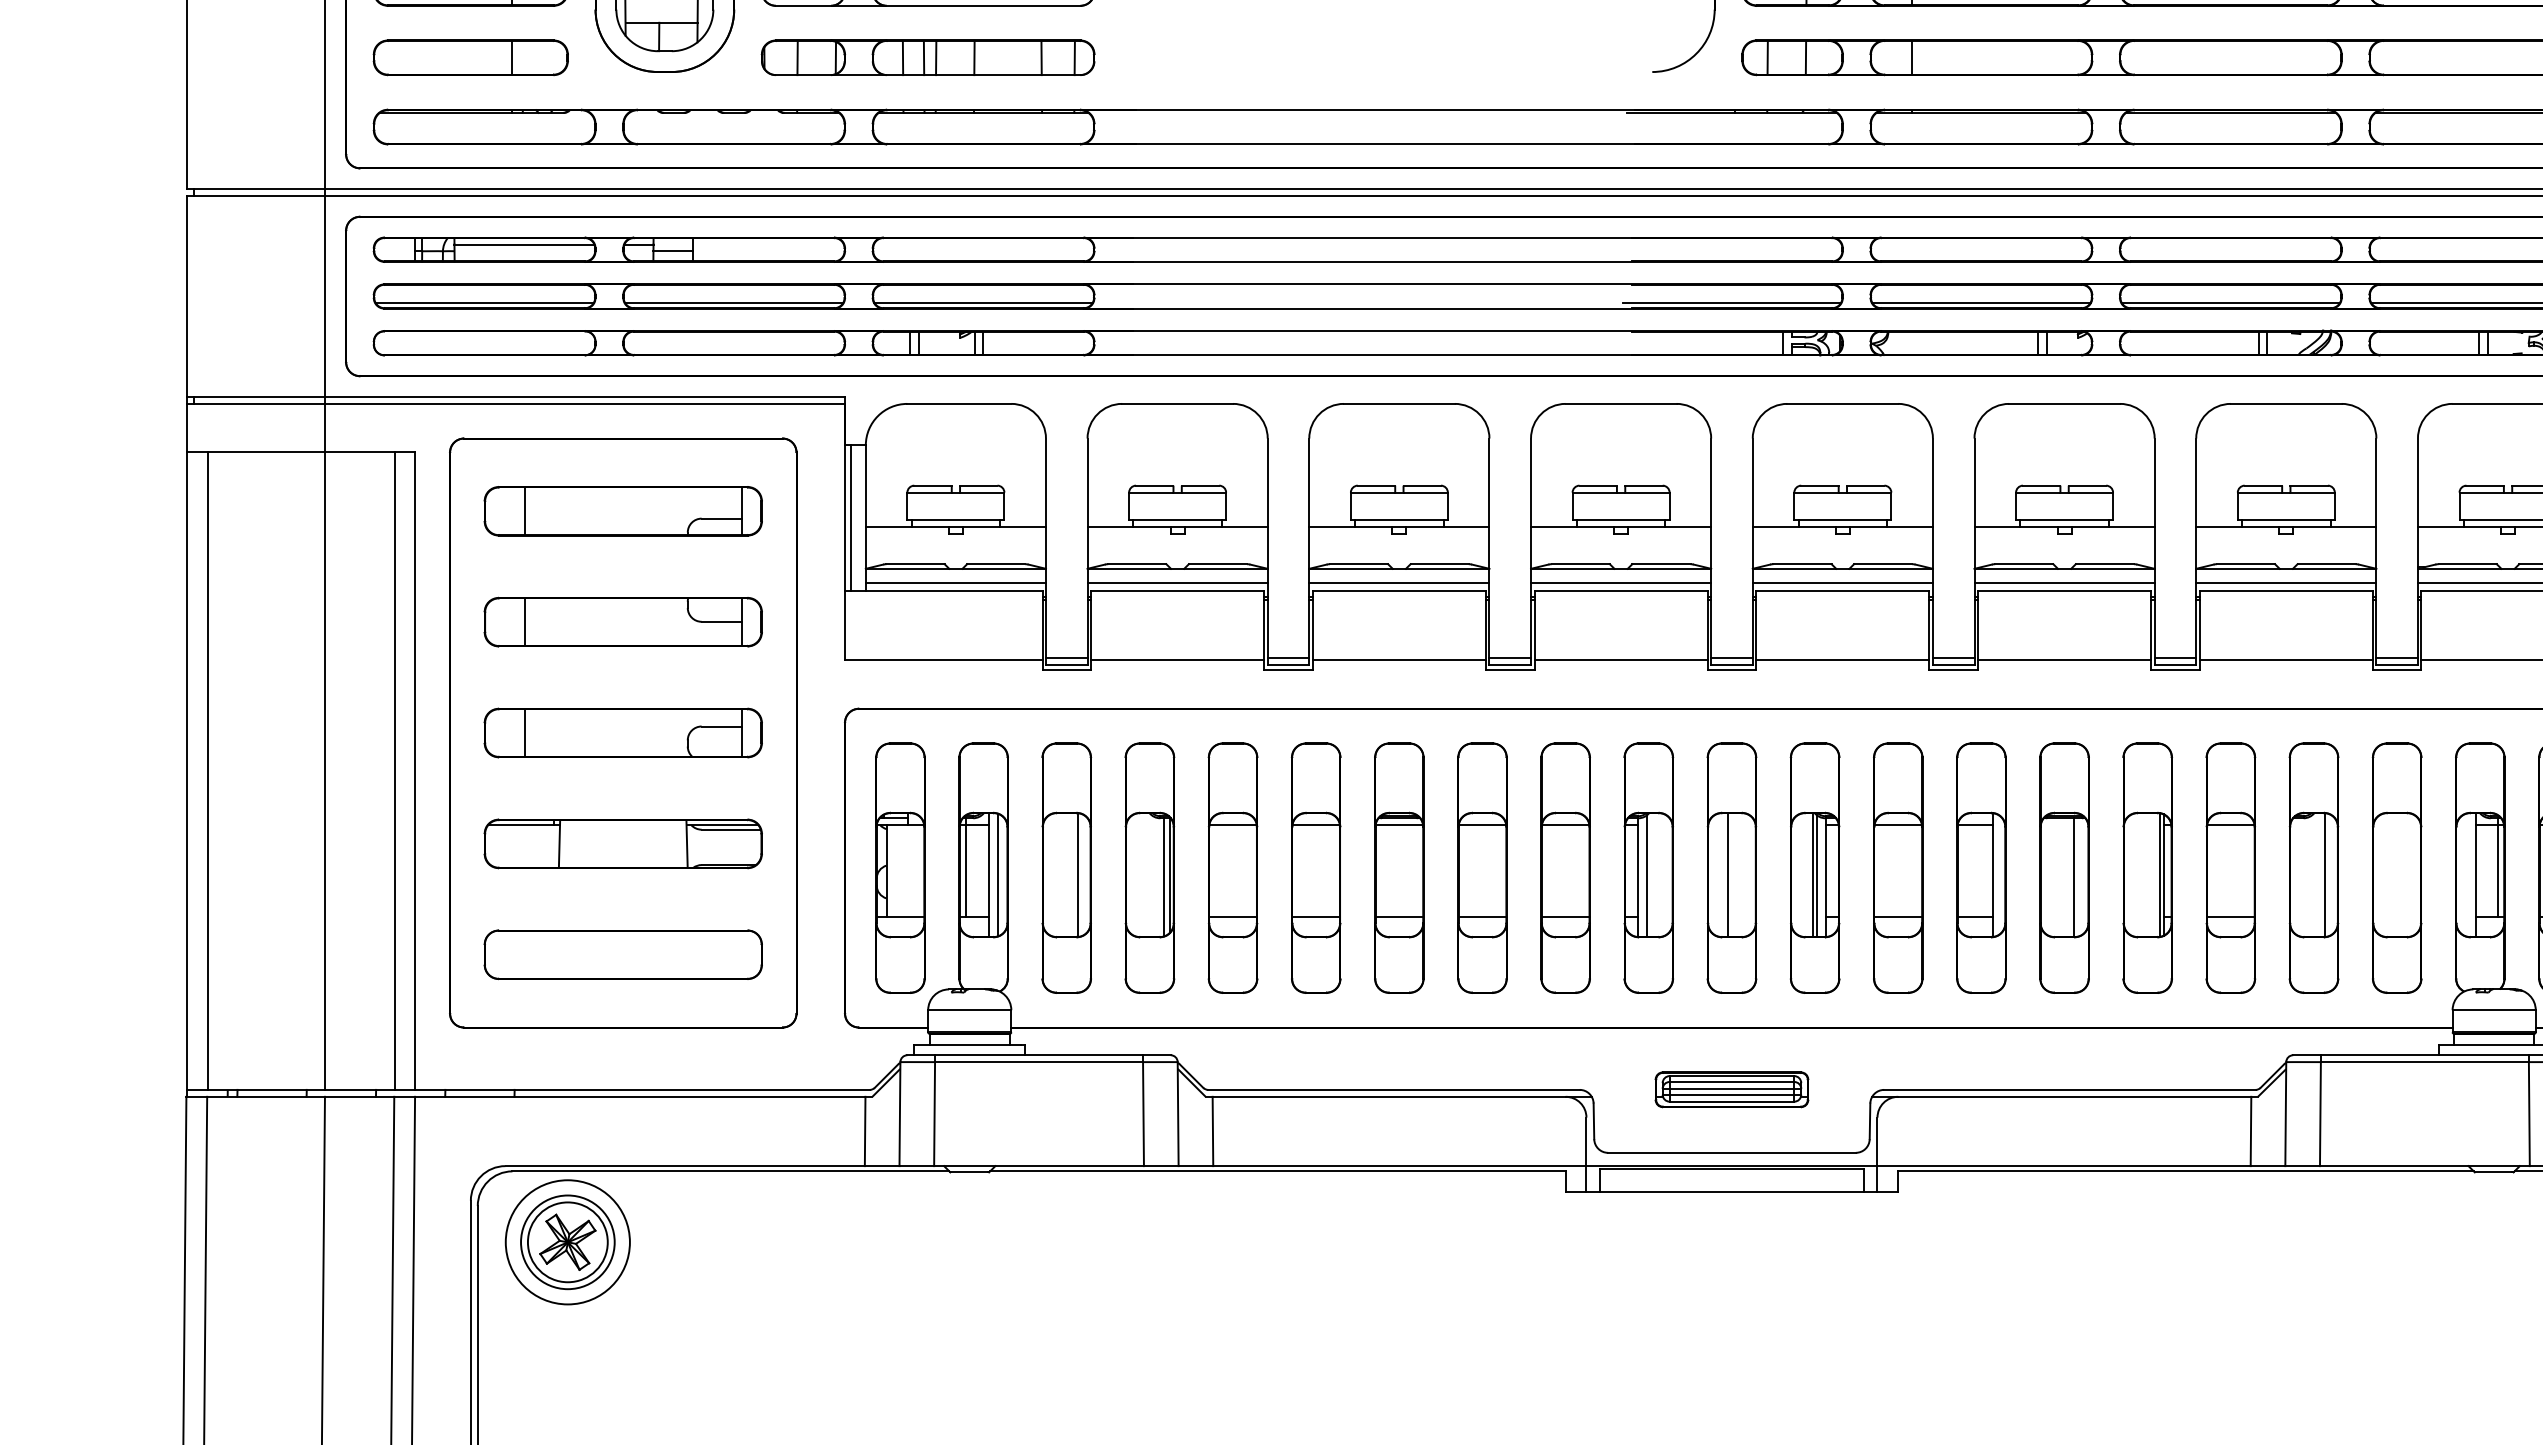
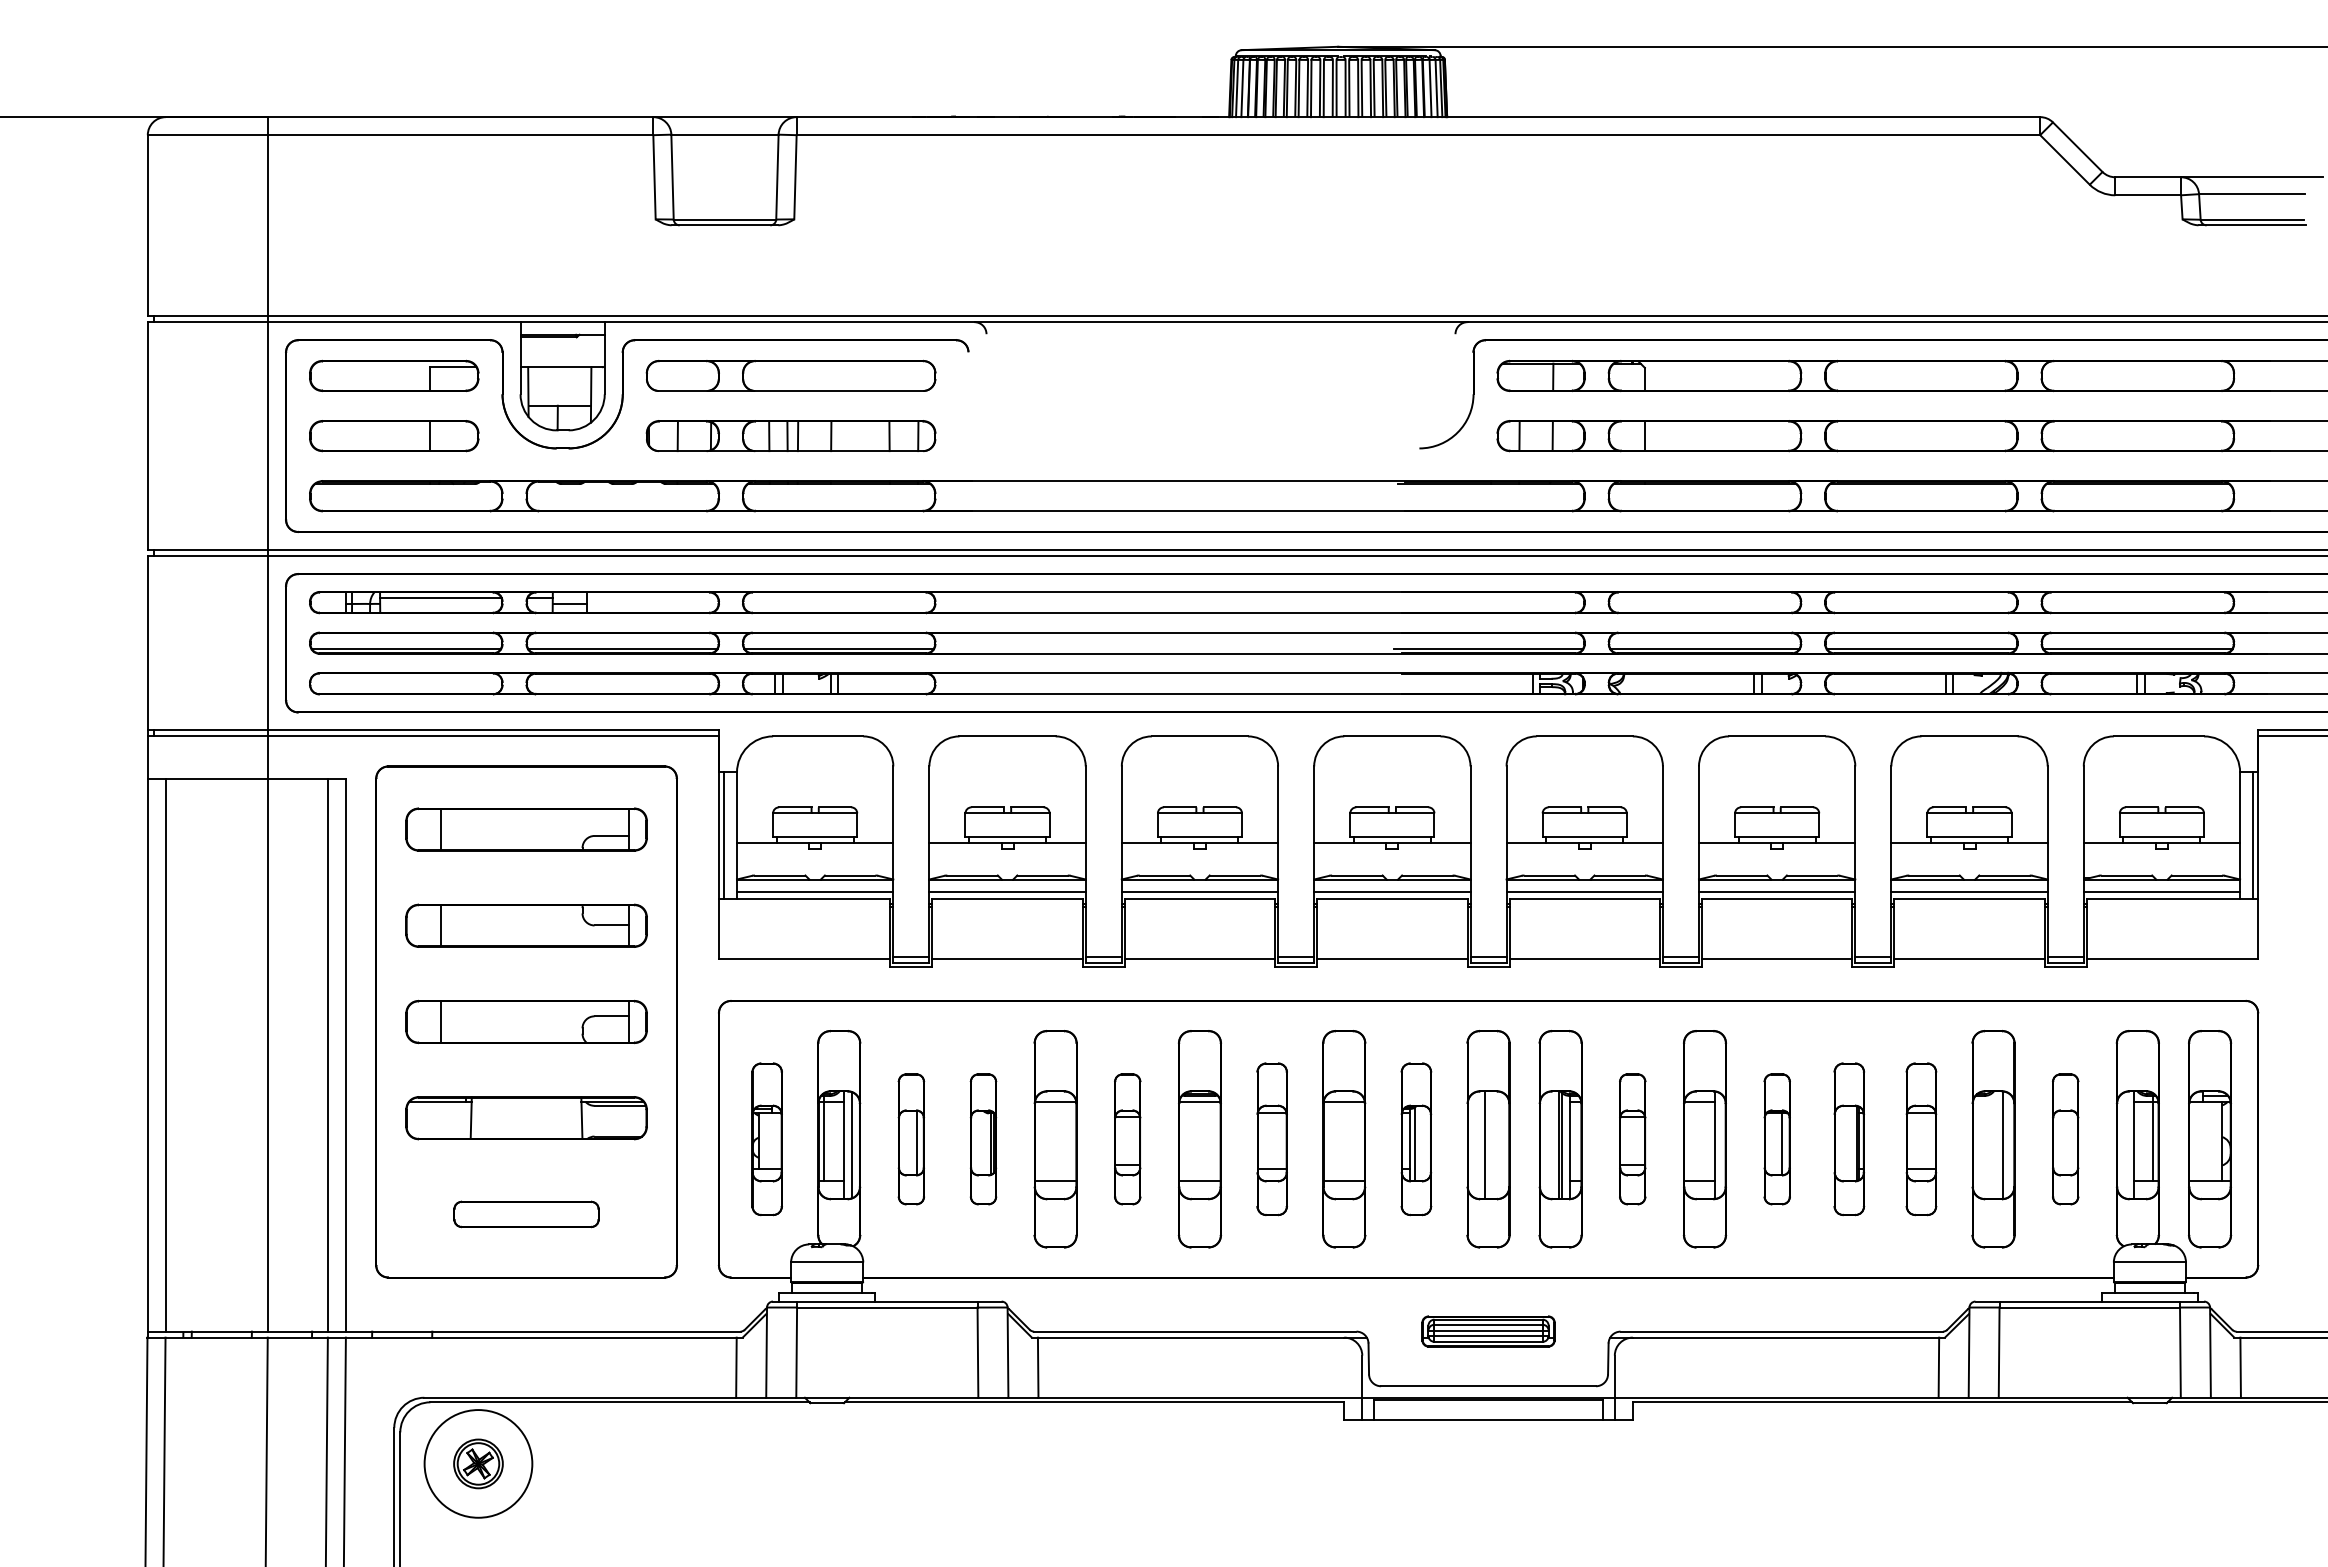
part: (900, 868) -> (767, 1139), size x0.7
part: (1066, 868) -> (911, 1139), size x0.6
part: (1149, 868) -> (983, 1139), size x0.6
part: (1315, 868) -> (1127, 1139), size x0.6
part: (1482, 868) -> (1272, 1139), size x0.7
part: (1648, 868) -> (1416, 1139), size x0.7
part: (1897, 868) -> (1632, 1139), size x0.6
part: (2064, 868) -> (1777, 1139), size x0.6
part: (2147, 868) -> (1849, 1139), size x0.7
part: (2230, 868) -> (1921, 1139), size x0.7
part: (2396, 868) -> (2065, 1139), size x0.6
part: (623, 954) -> (526, 1214), size x0.6
part: (567, 1241) -> (478, 1463), size x0.6

